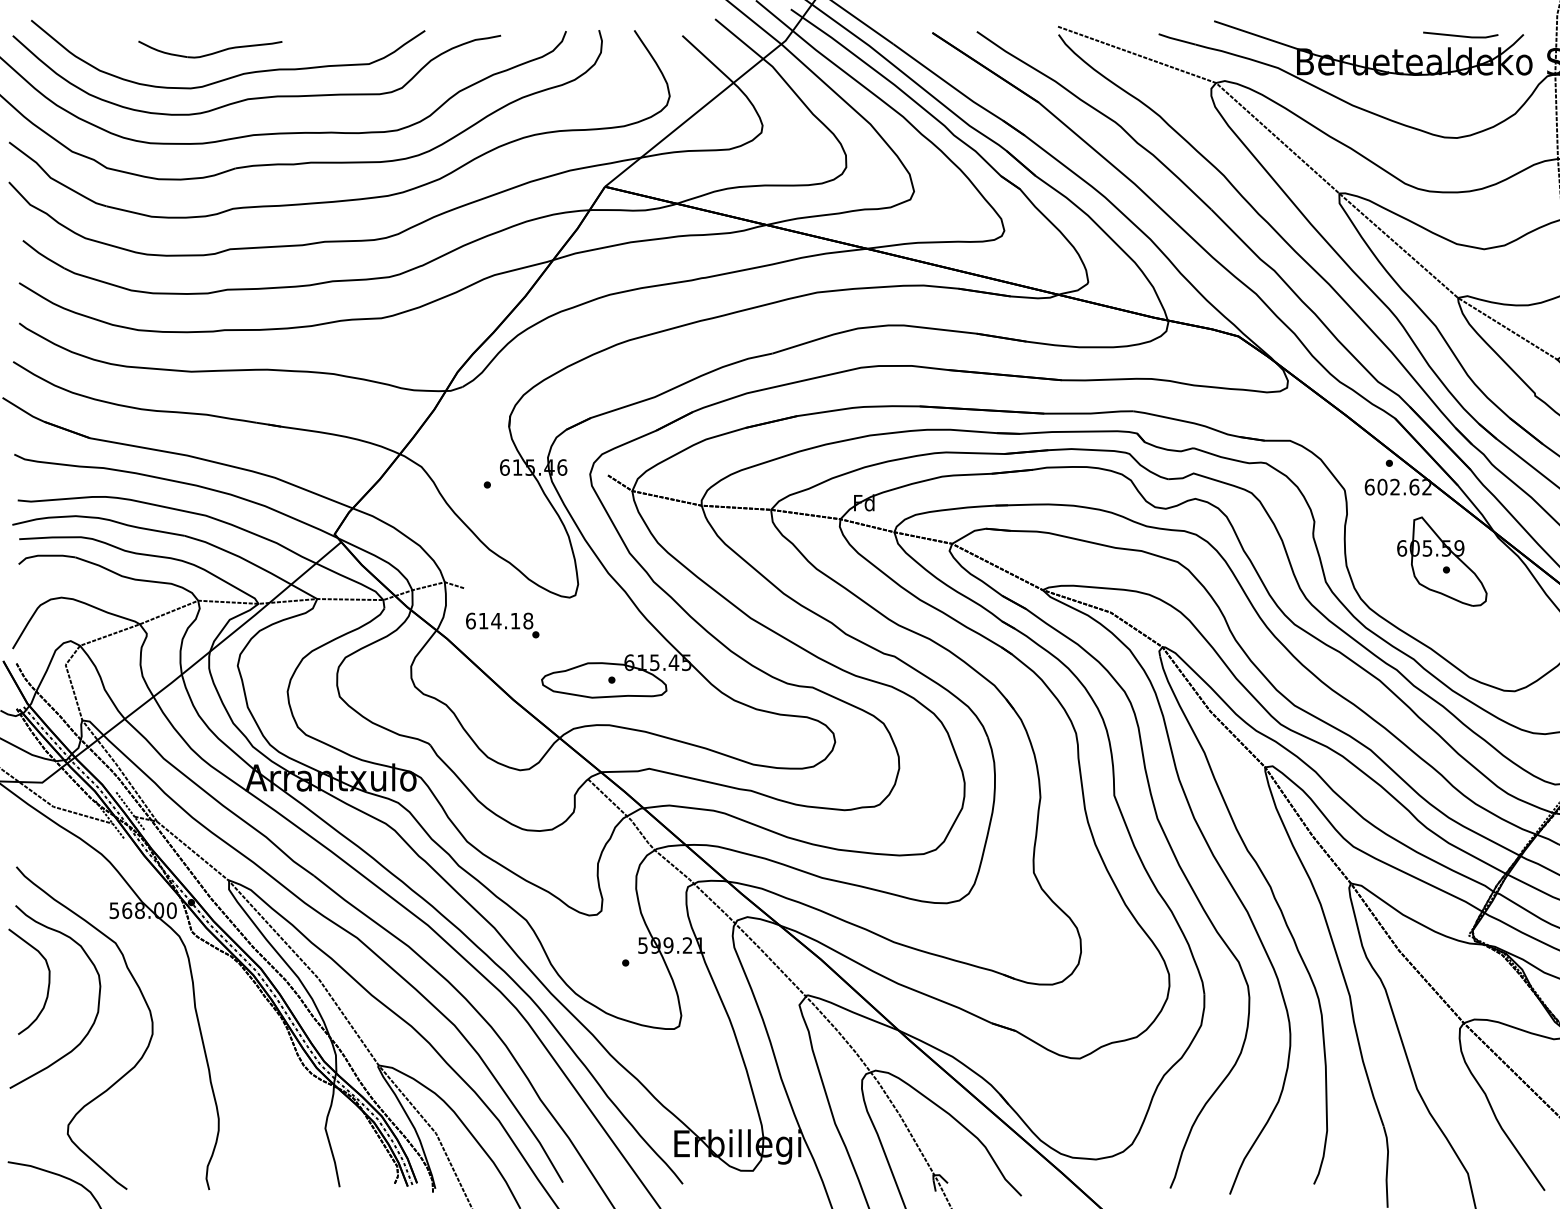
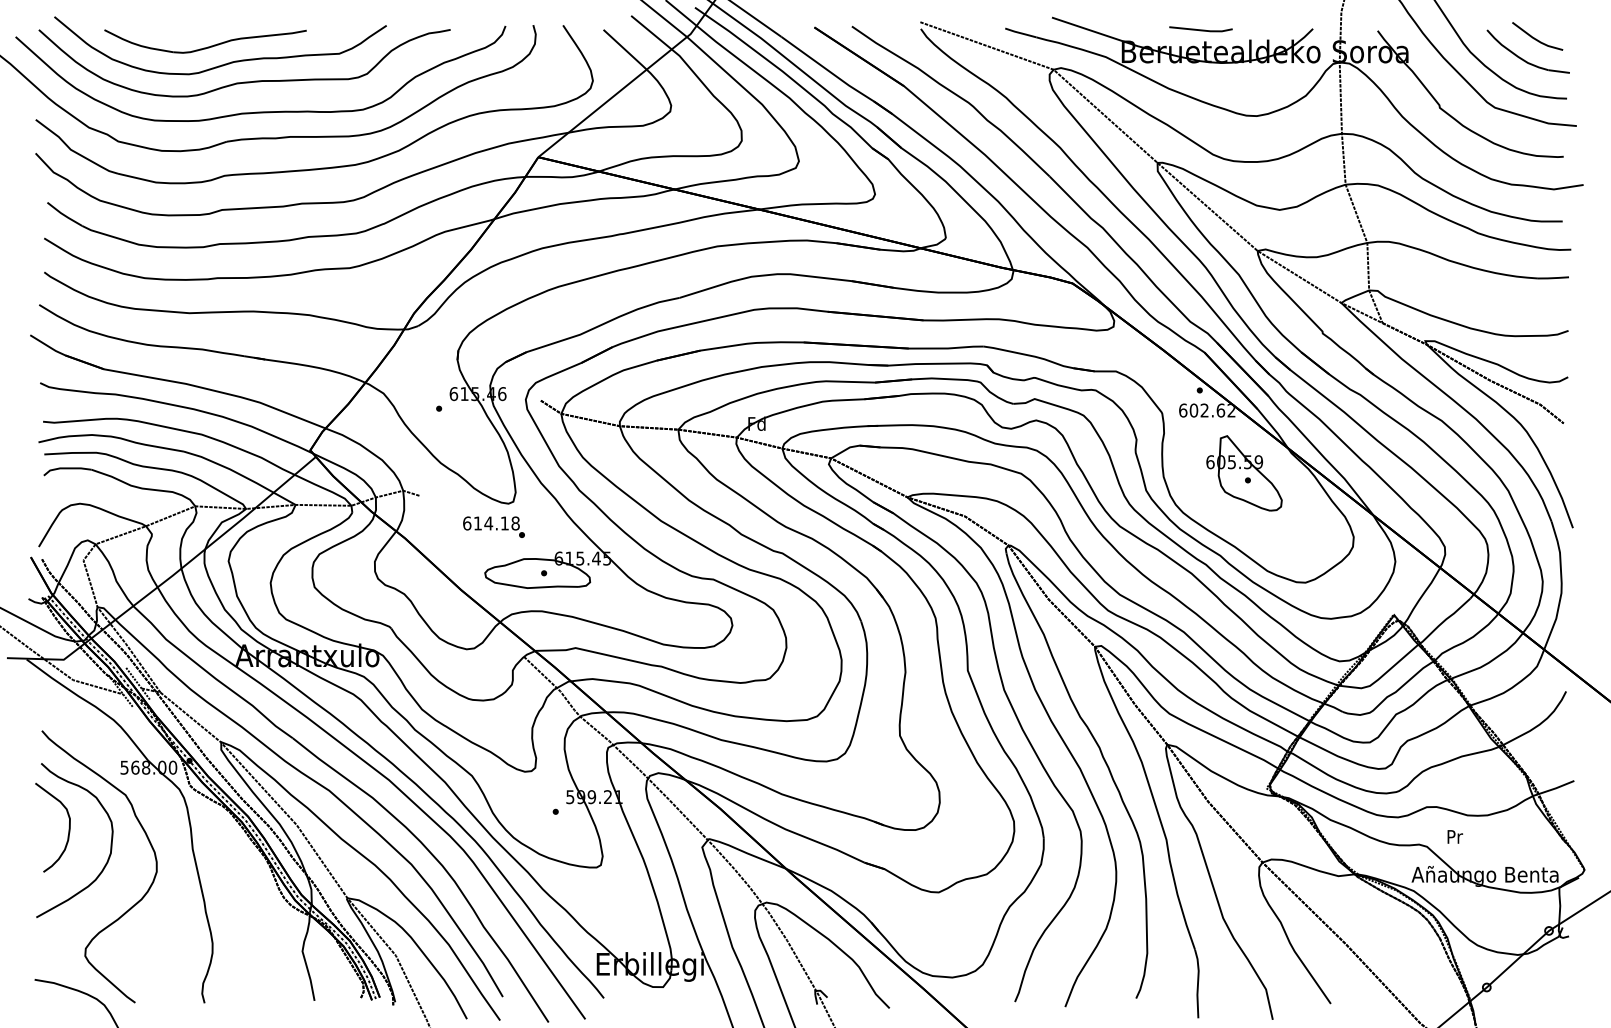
line: (1460, 35) -> (1200, 29), moved
part: (210, 49) -> (205, 41), size x1.67
text: (502, 624) -> (493, 526), moved

